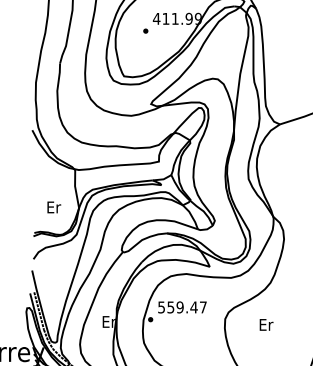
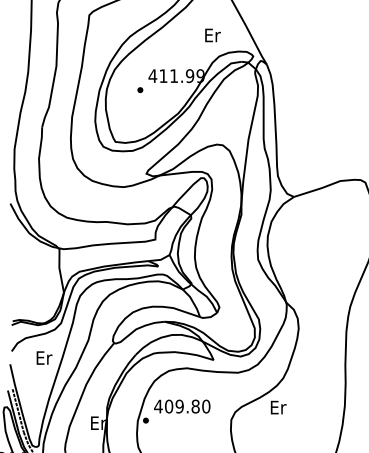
text: (54, 206) -> (44, 357), moved
text: (182, 307) -> (182, 406), 559.47 -> 409.80
text: (266, 324) -> (278, 407), moved

